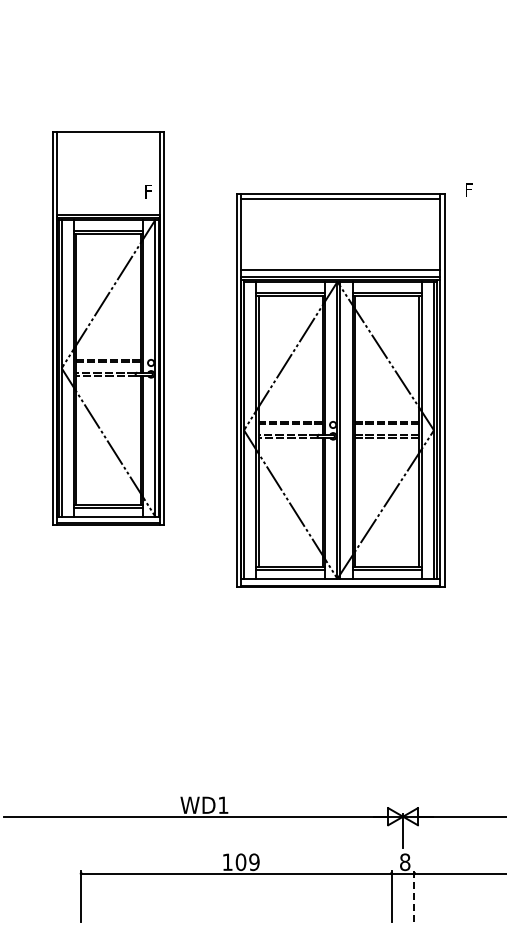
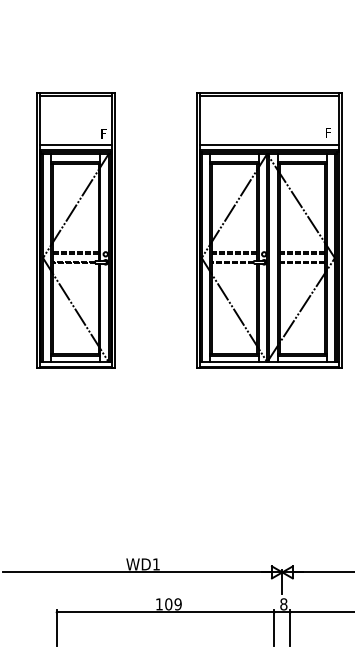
line: (108, 136) -> (75, 95), added
line: (108, 207) -> (75, 145), added
part: (340, 390) -> (269, 230), moved
line: (414, 896) -> (290, 628), dashed -> solid

